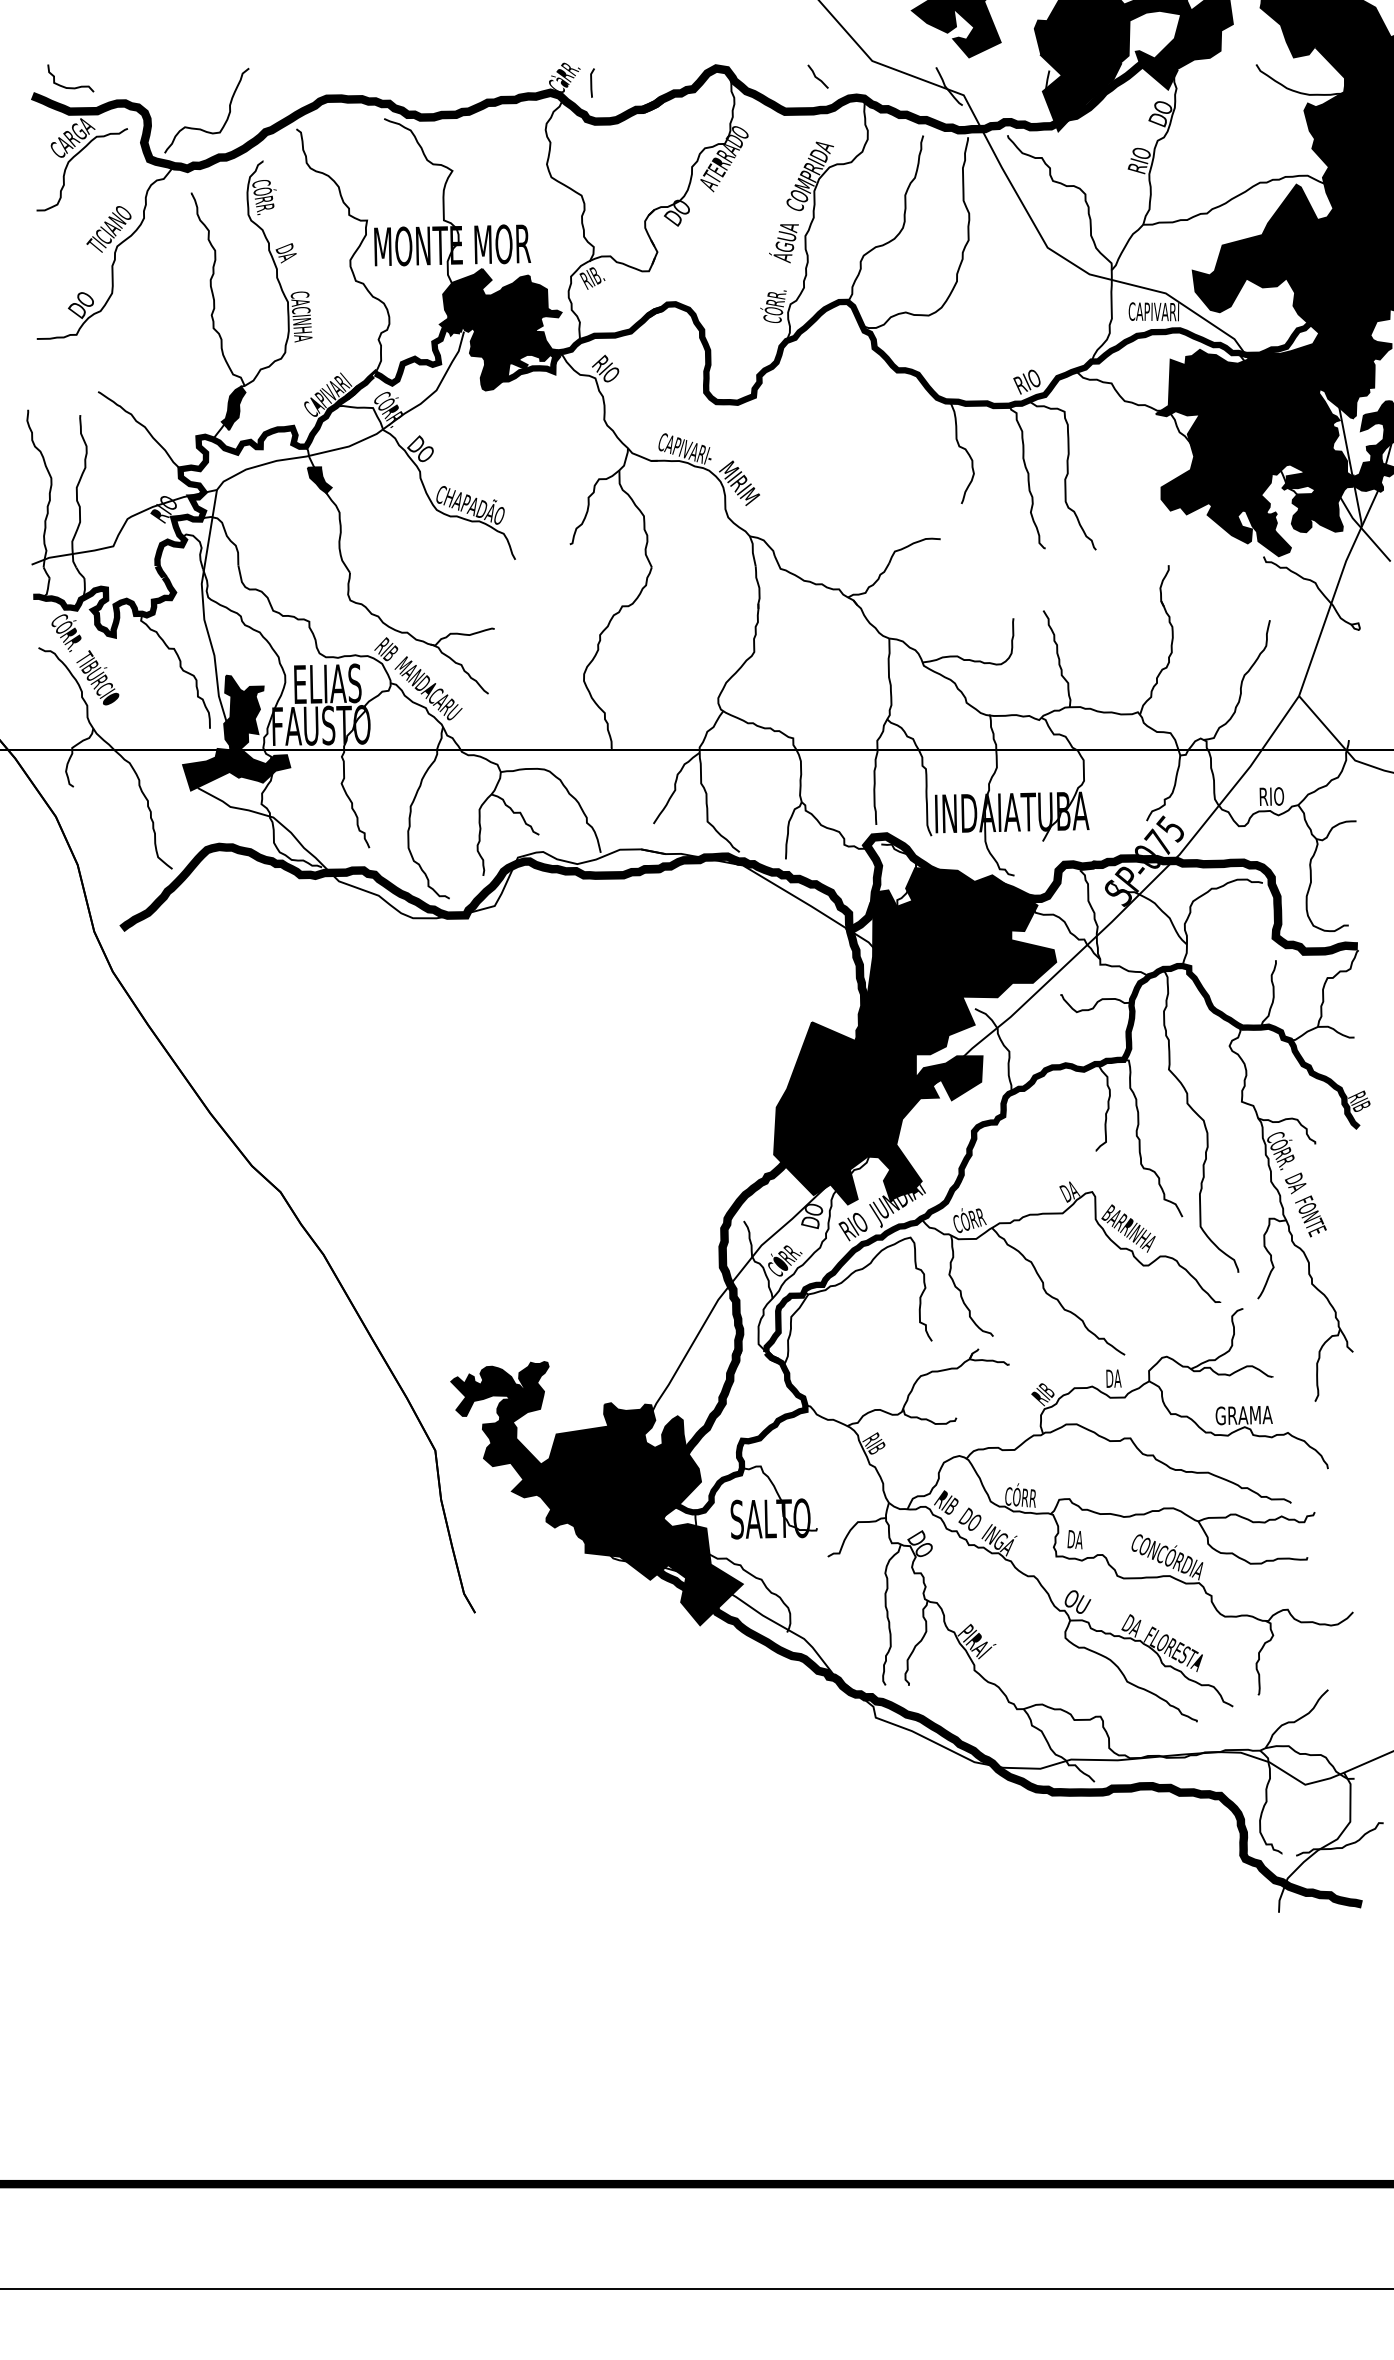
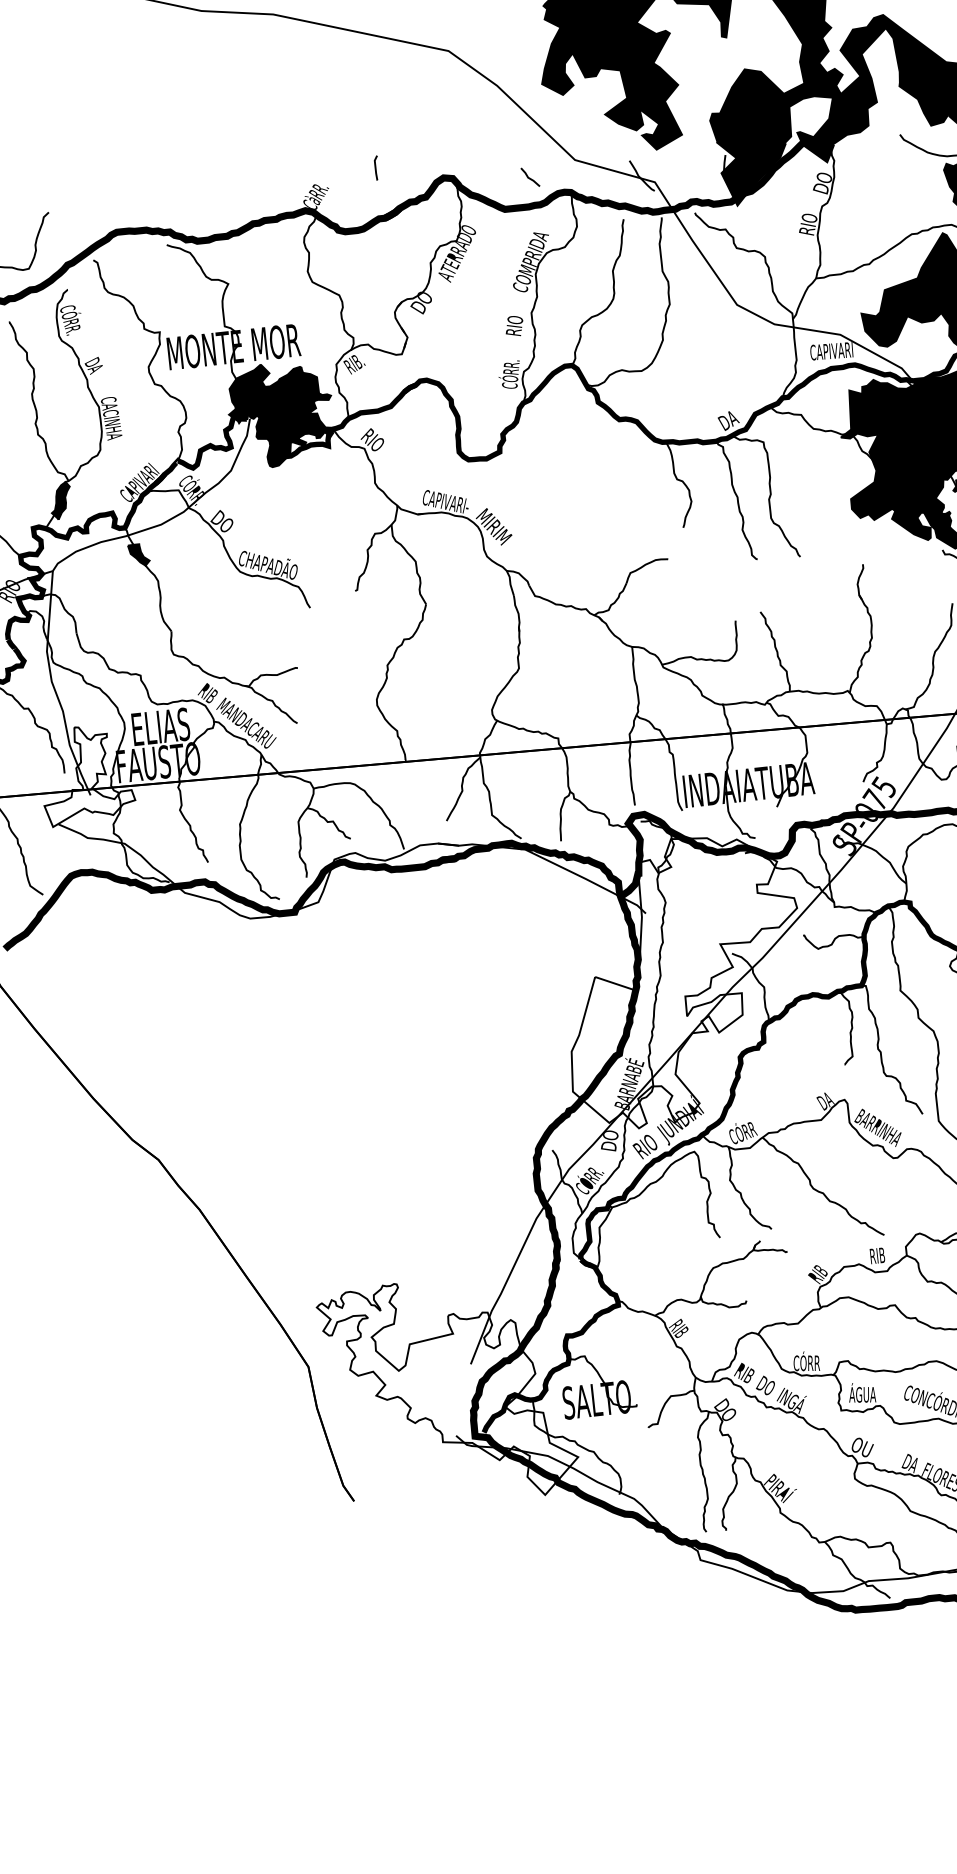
curve: (592, 82) -> (376, 167), moved
text: (783, 243) -> (513, 320), ÁGUA -> RIO
text: (1029, 381) -> (731, 419), RIO -> DA
fill: (236, 732) -> (87, 774), removed
fill: (915, 1036) -> (683, 981), removed
text: (1115, 1378) -> (878, 1255), DA -> RIB
fill: (596, 1493) -> (447, 1391), removed
text: (1082, 1537) -> (861, 1392), DA -> ÁGUA

